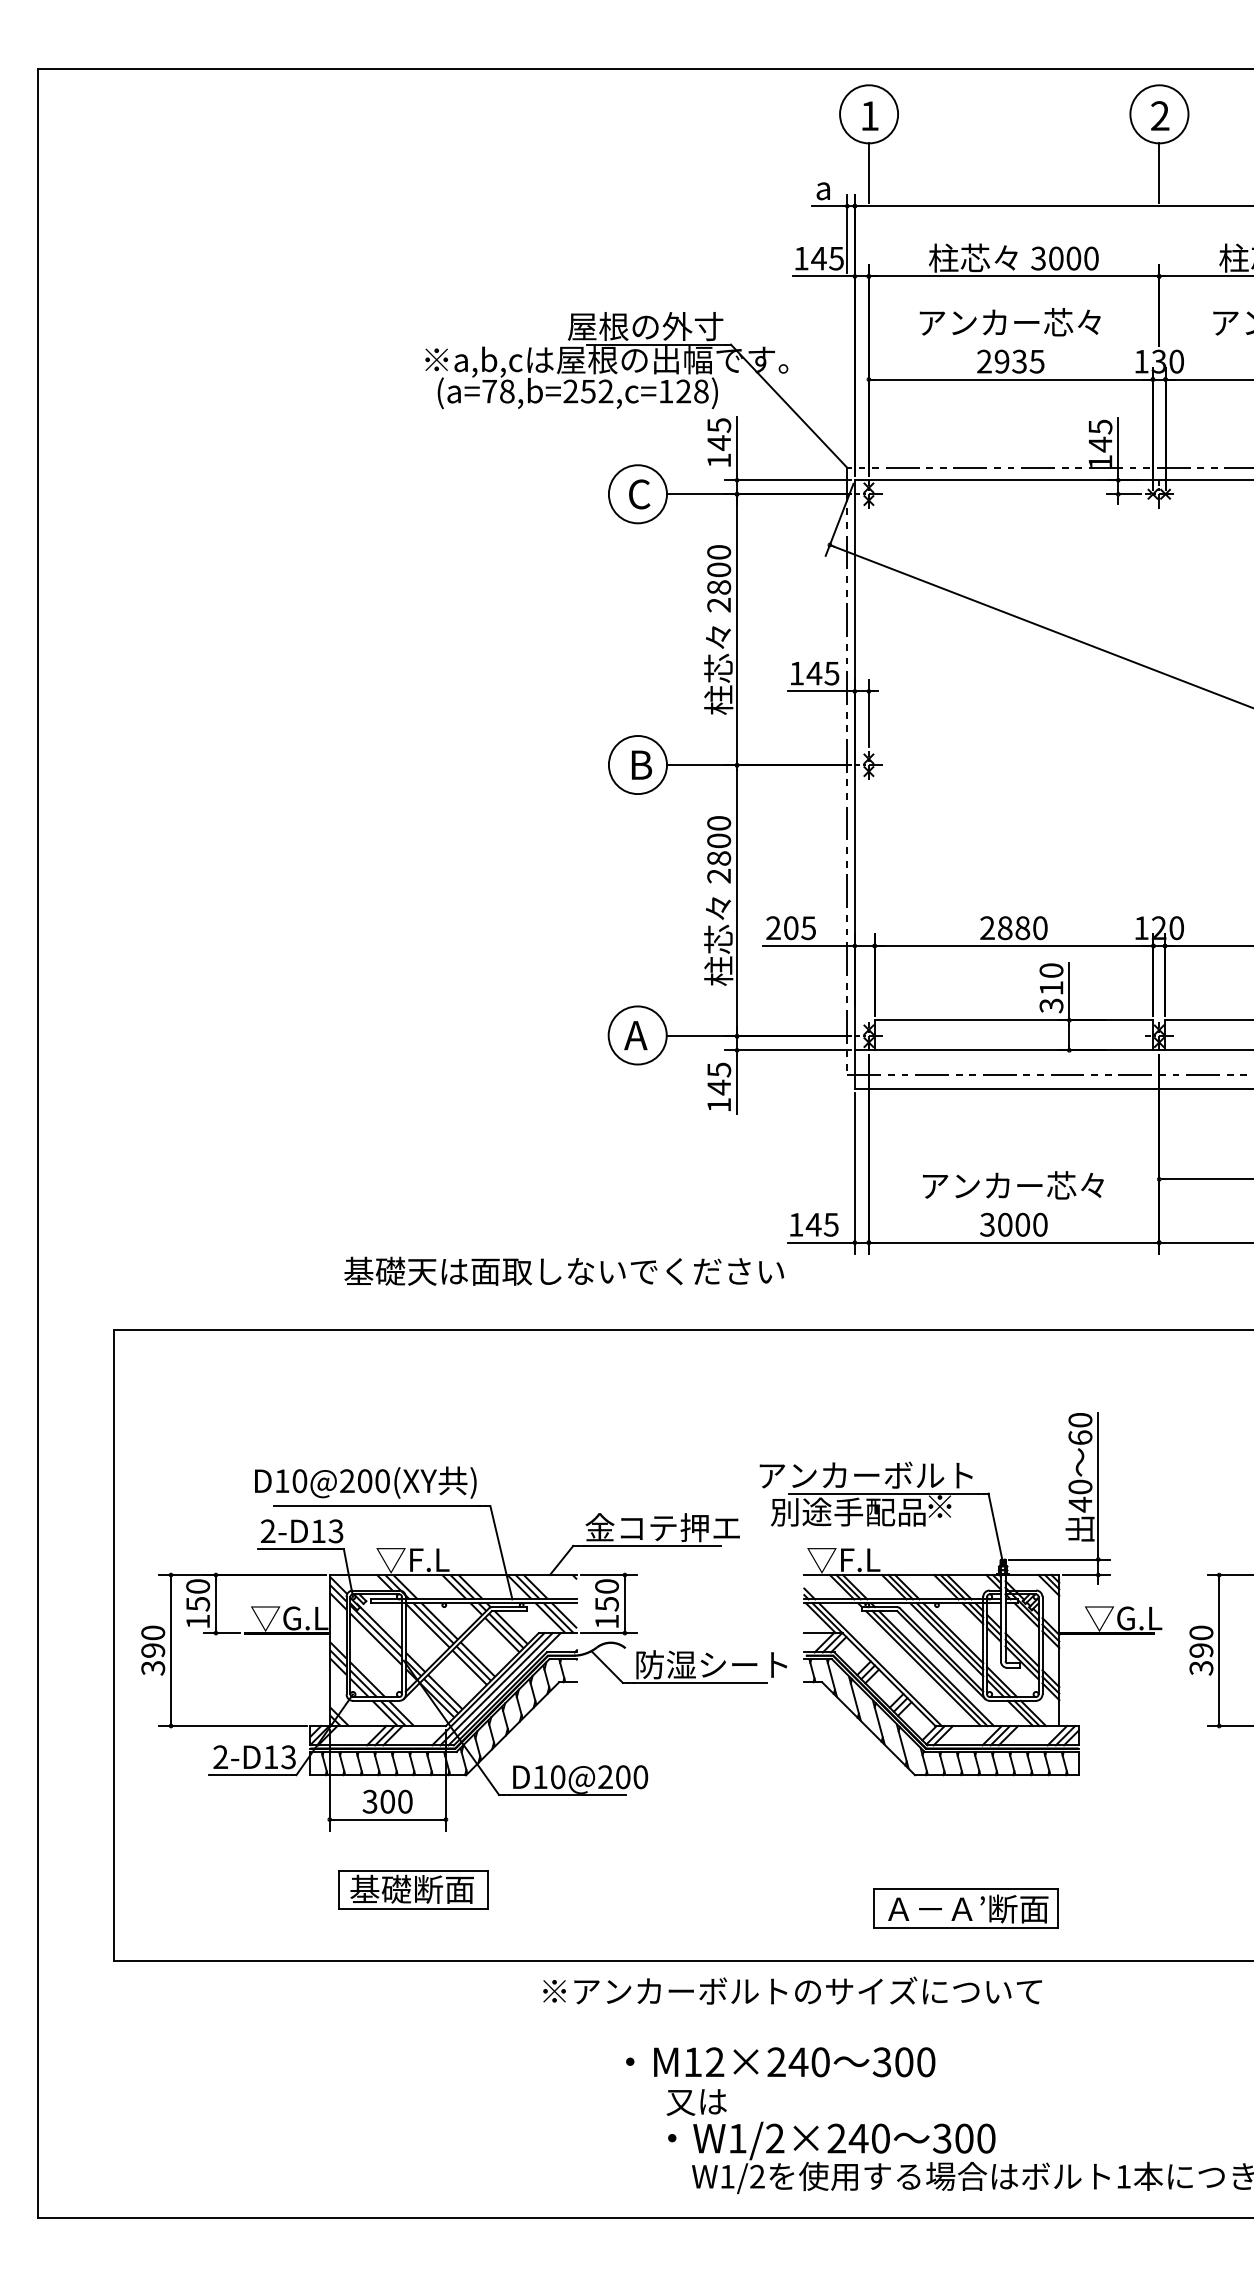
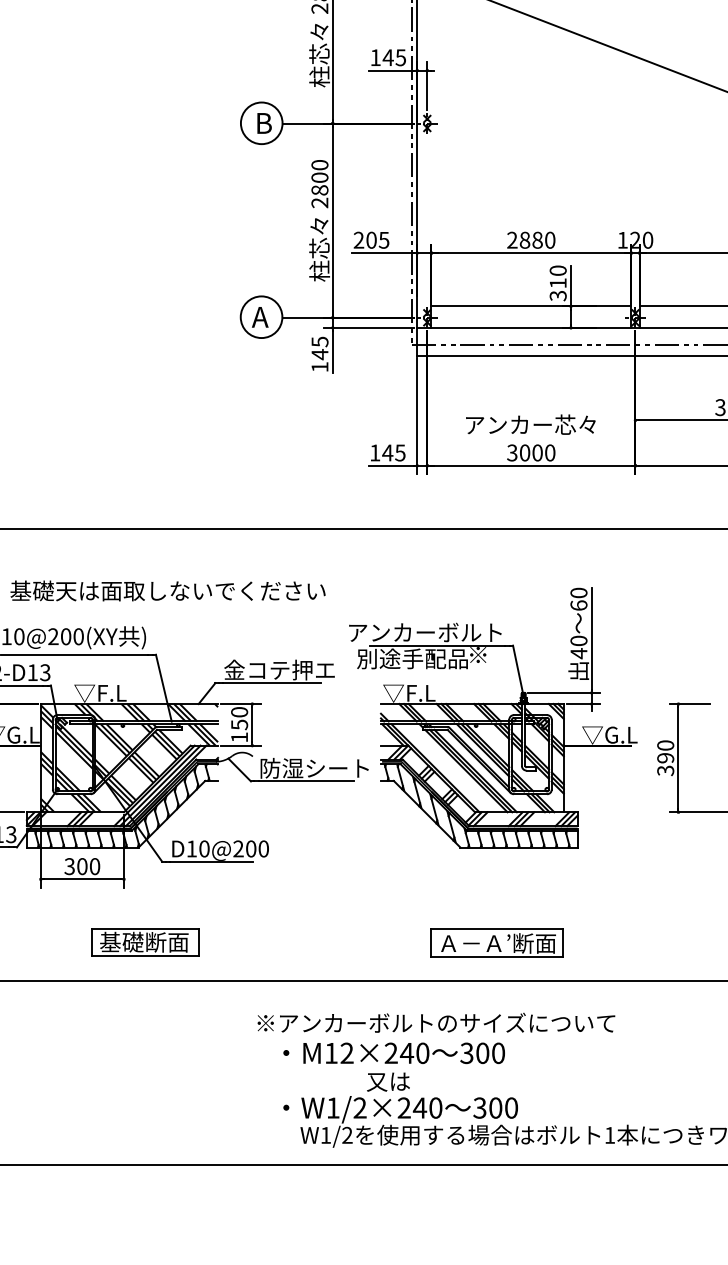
text: (564, 1270) -> (168, 590), moved
part: (413, 1889) -> (145, 942), moved
text: (792, 1990) -> (436, 1022), moved
text: (780, 2062) -> (394, 1053), moved
text: (696, 2102) -> (388, 1082), moved

